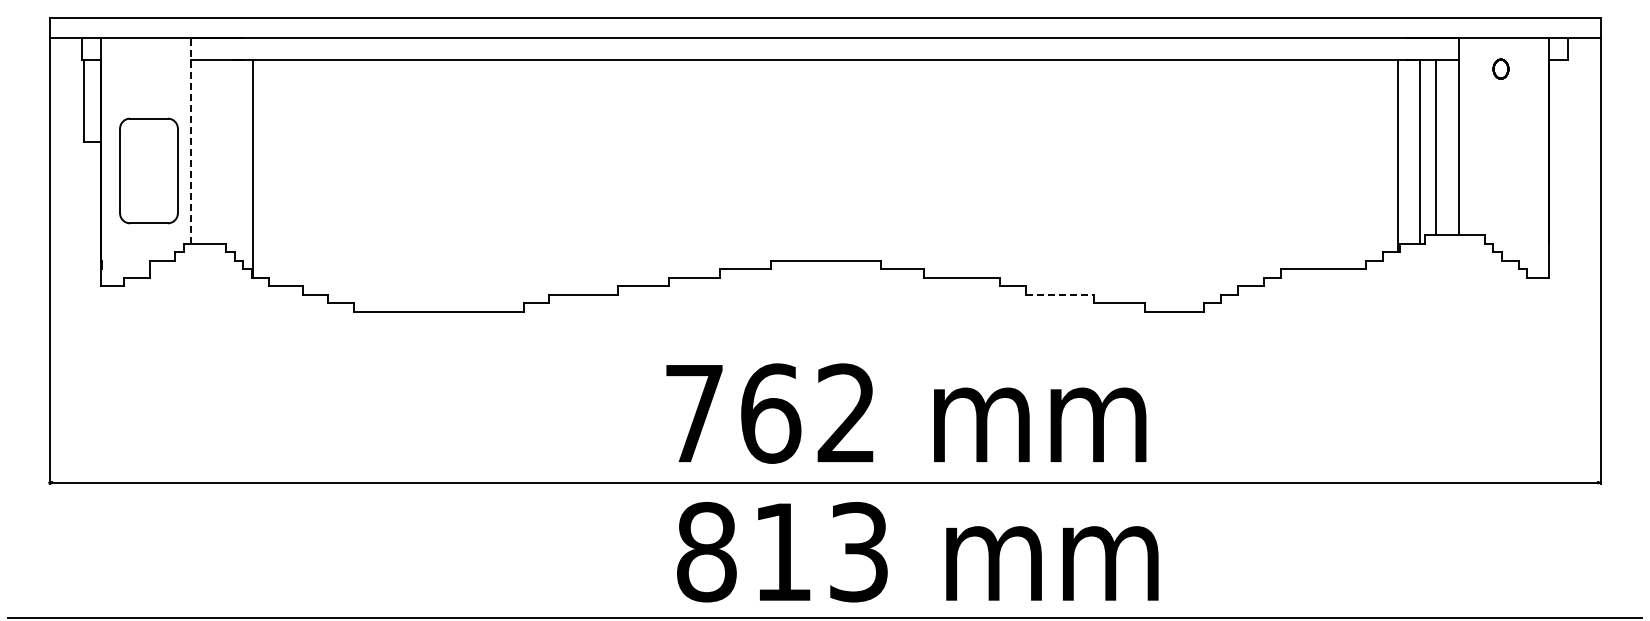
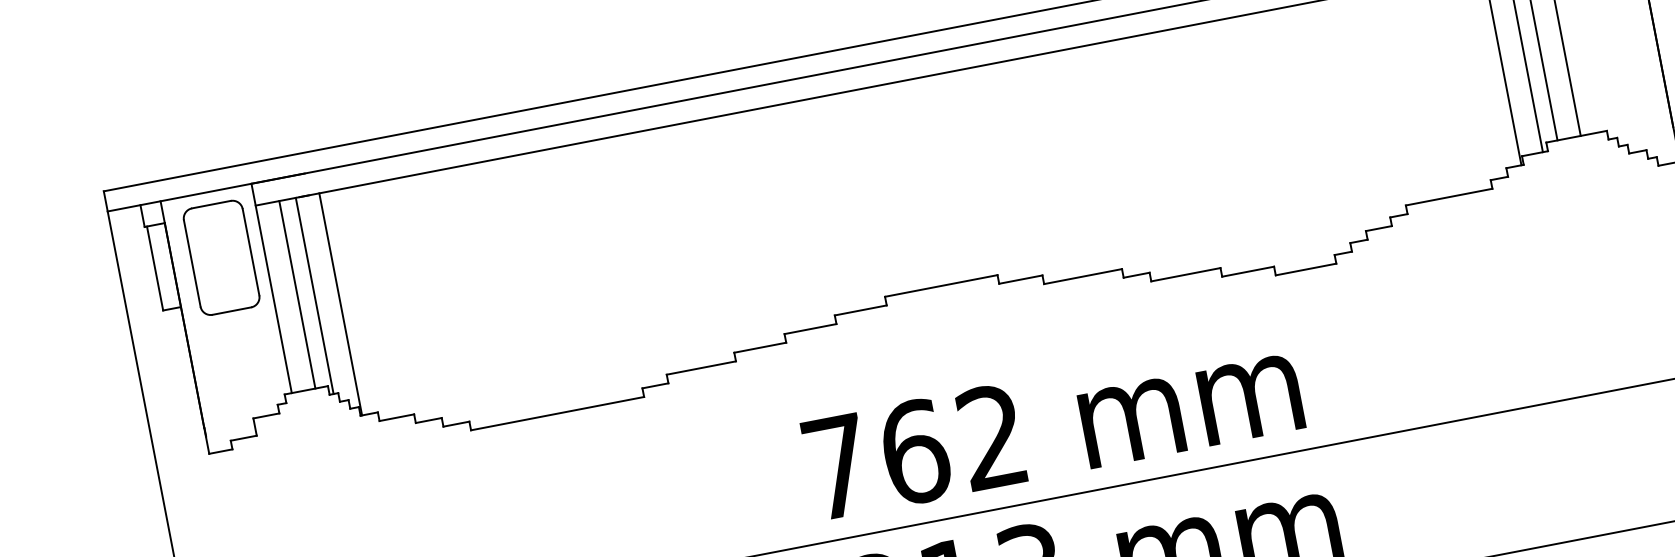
line: (190, 141) -> (271, 288), dashed -> solid
line: (214, 151) -> (297, 294), added
line: (230, 155) -> (314, 295), added
part: (148, 170) -> (221, 257), moved
line: (1060, 294) -> (1186, 274), dashed -> solid

